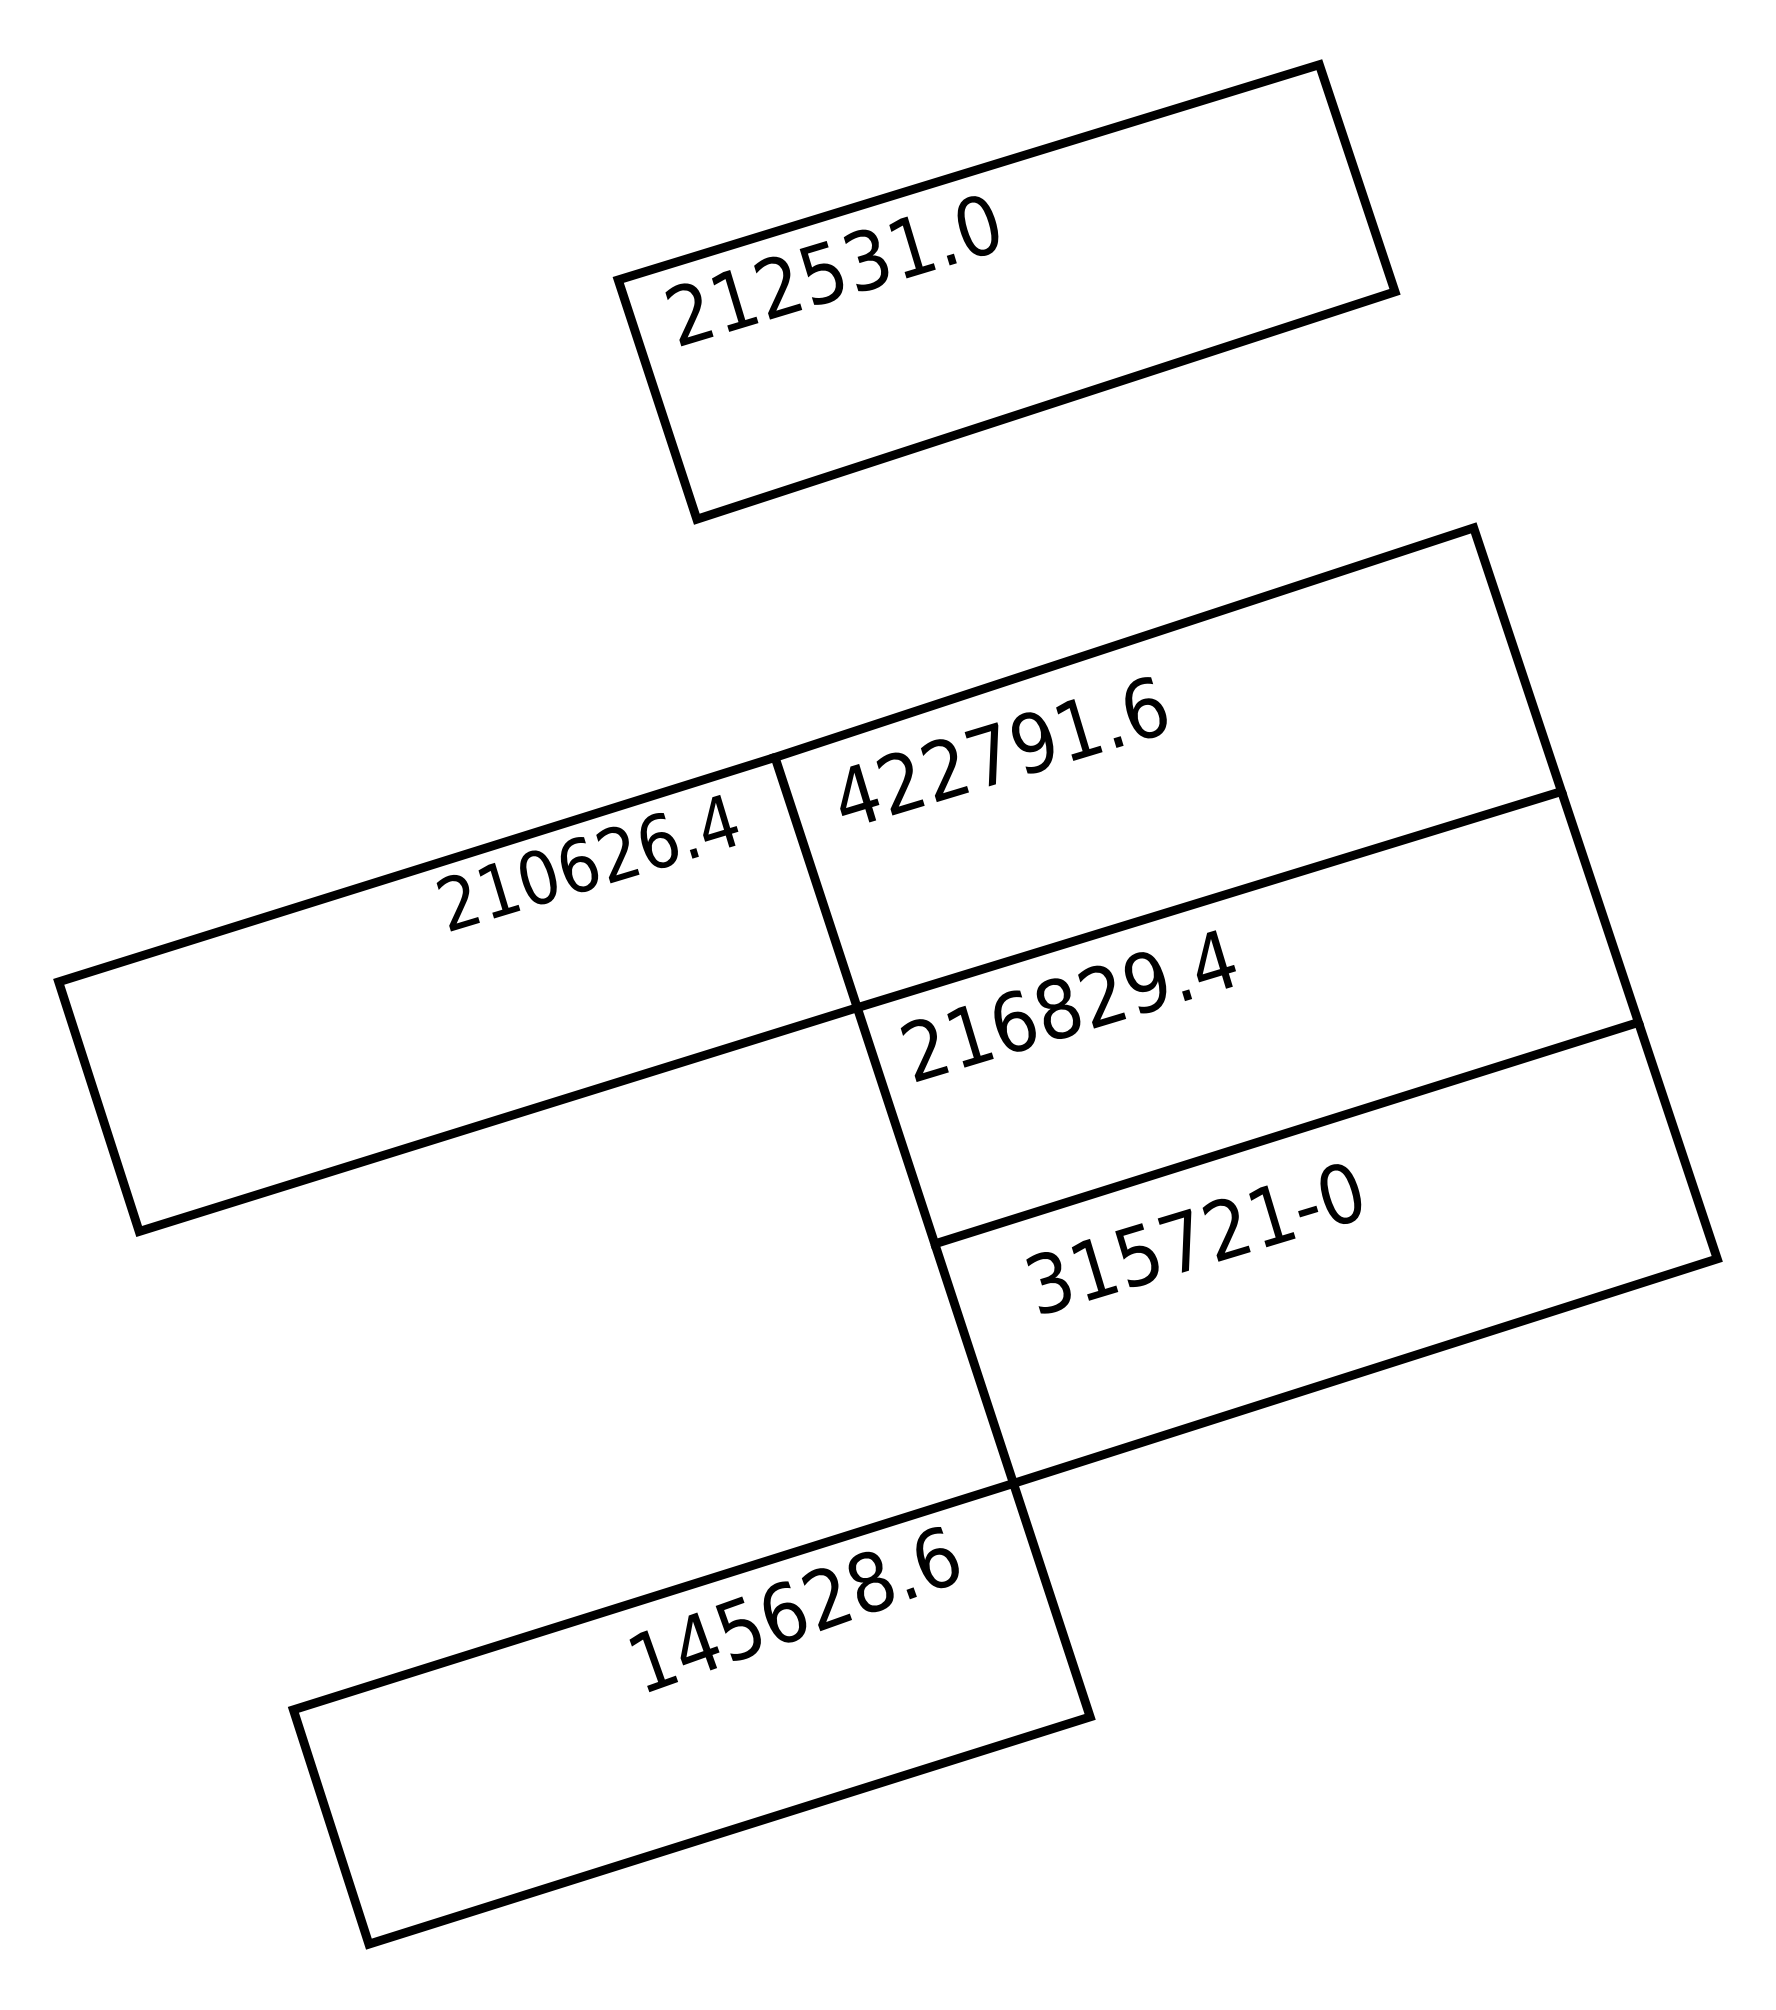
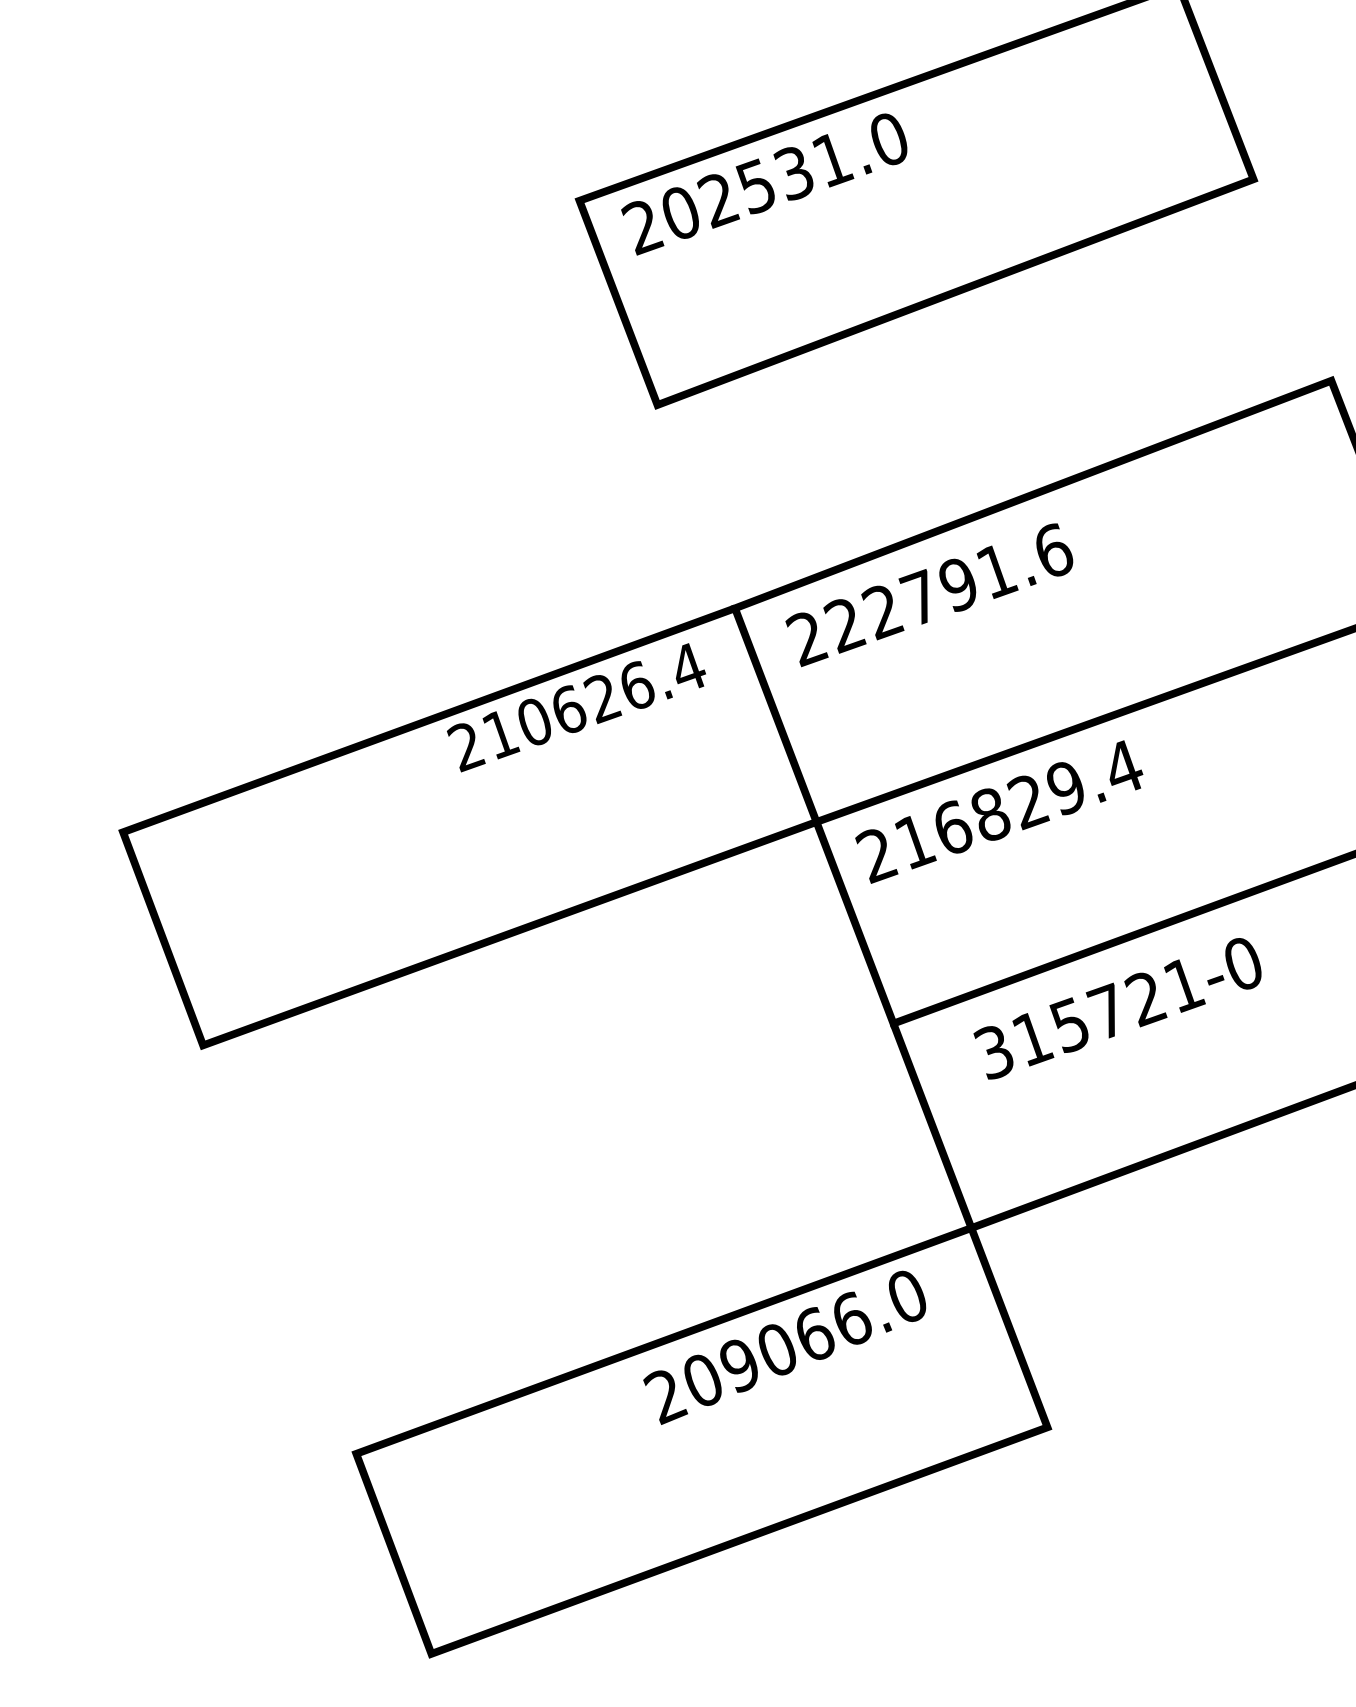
text: (735, 300) -> (682, 213), 212531.0 -> 202531.0
text: (856, 796) -> (807, 638), 422791.6 -> 222791.6
text: (792, 1610) -> (785, 1347), 145628.6 -> 209066.0

